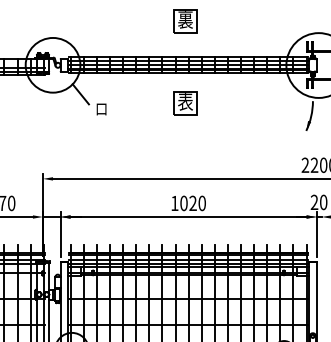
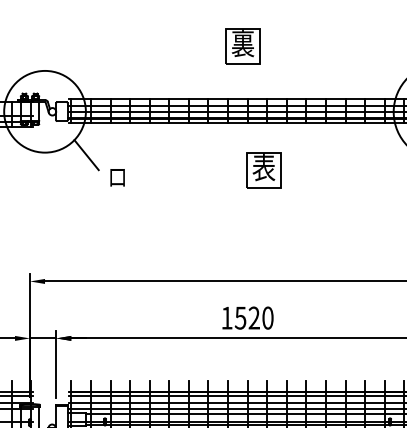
part: (185, 103) -> (263, 170), moved
text: (183, 202) -> (239, 316), 1020 -> 1520

